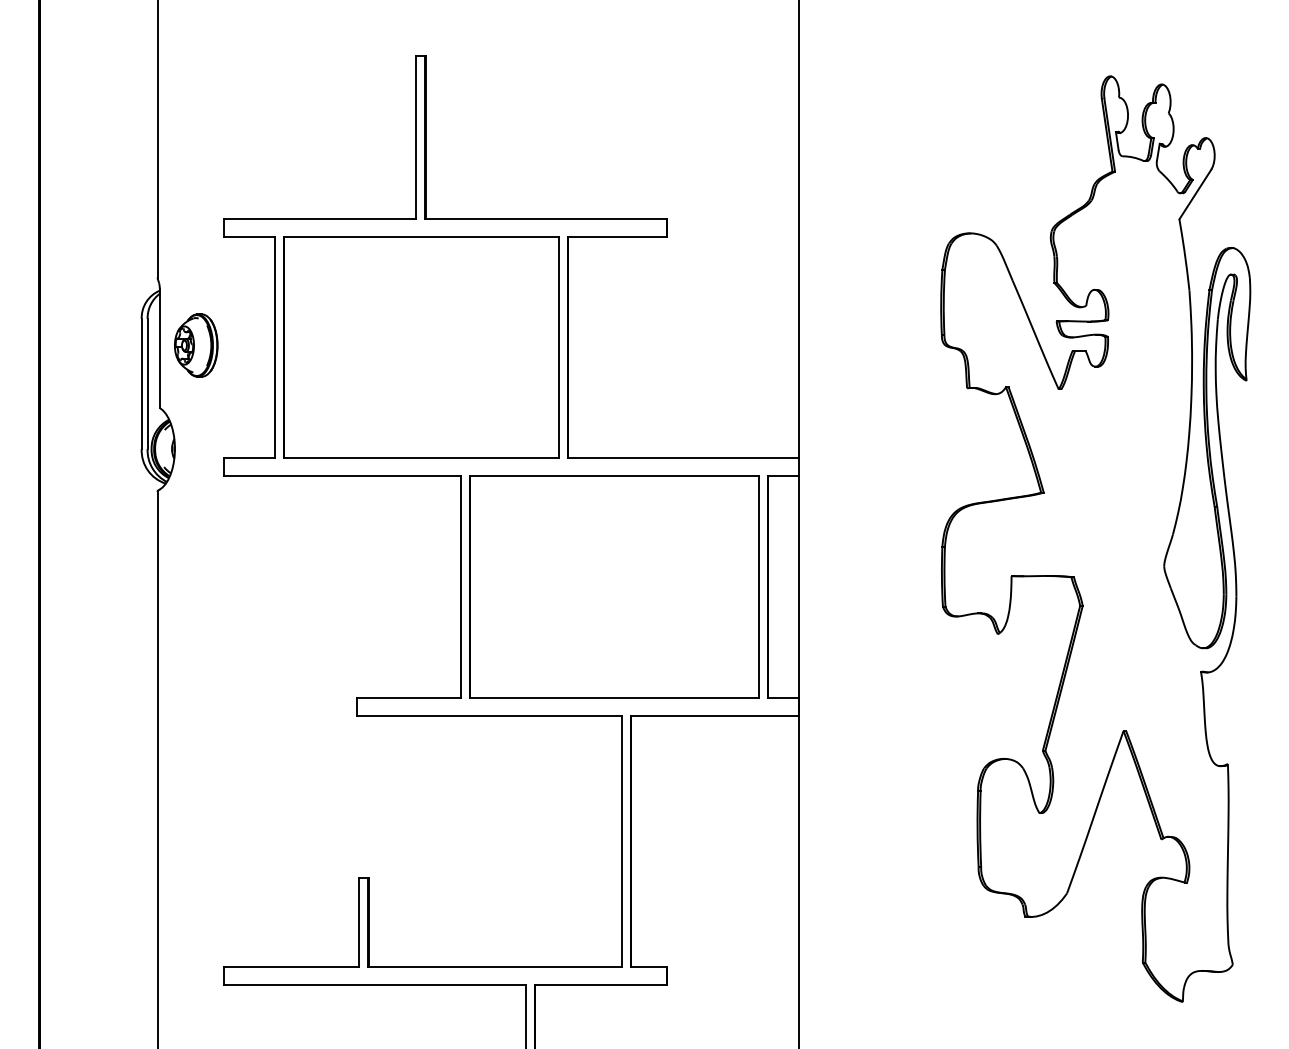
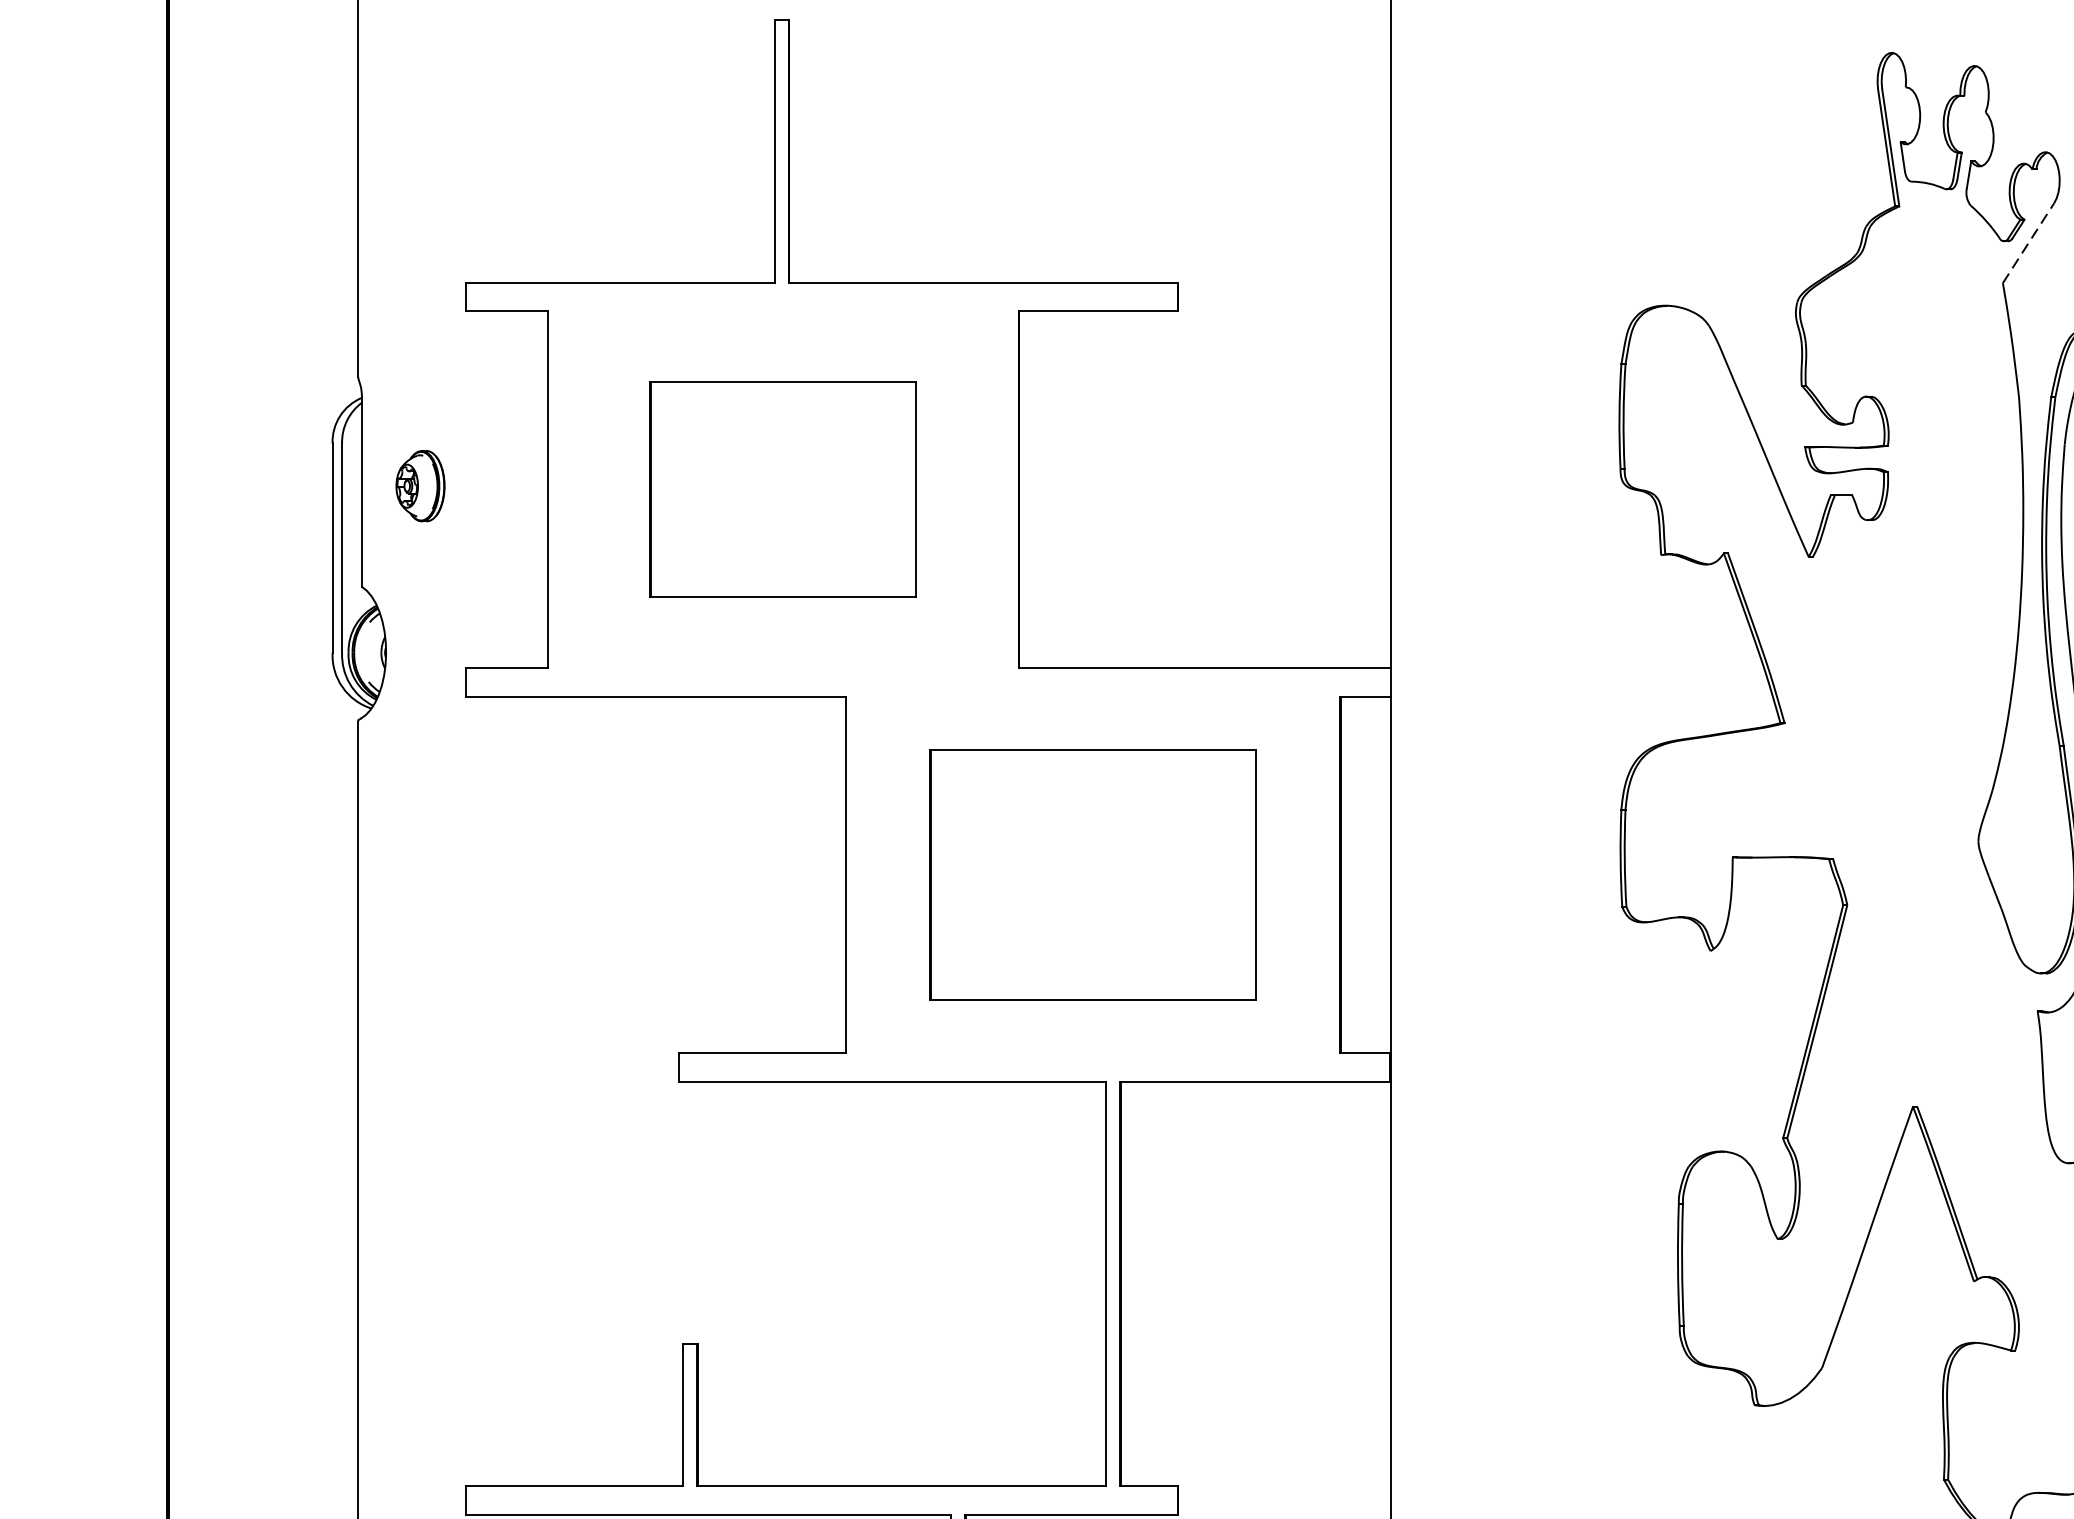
line: (1195, 194) -> (2028, 243), solid -> dashed
part: (196, 345) -> (420, 486), size x0.7
part: (421, 347) -> (782, 489), size x0.6
part: (614, 586) -> (1093, 874), size x0.7

